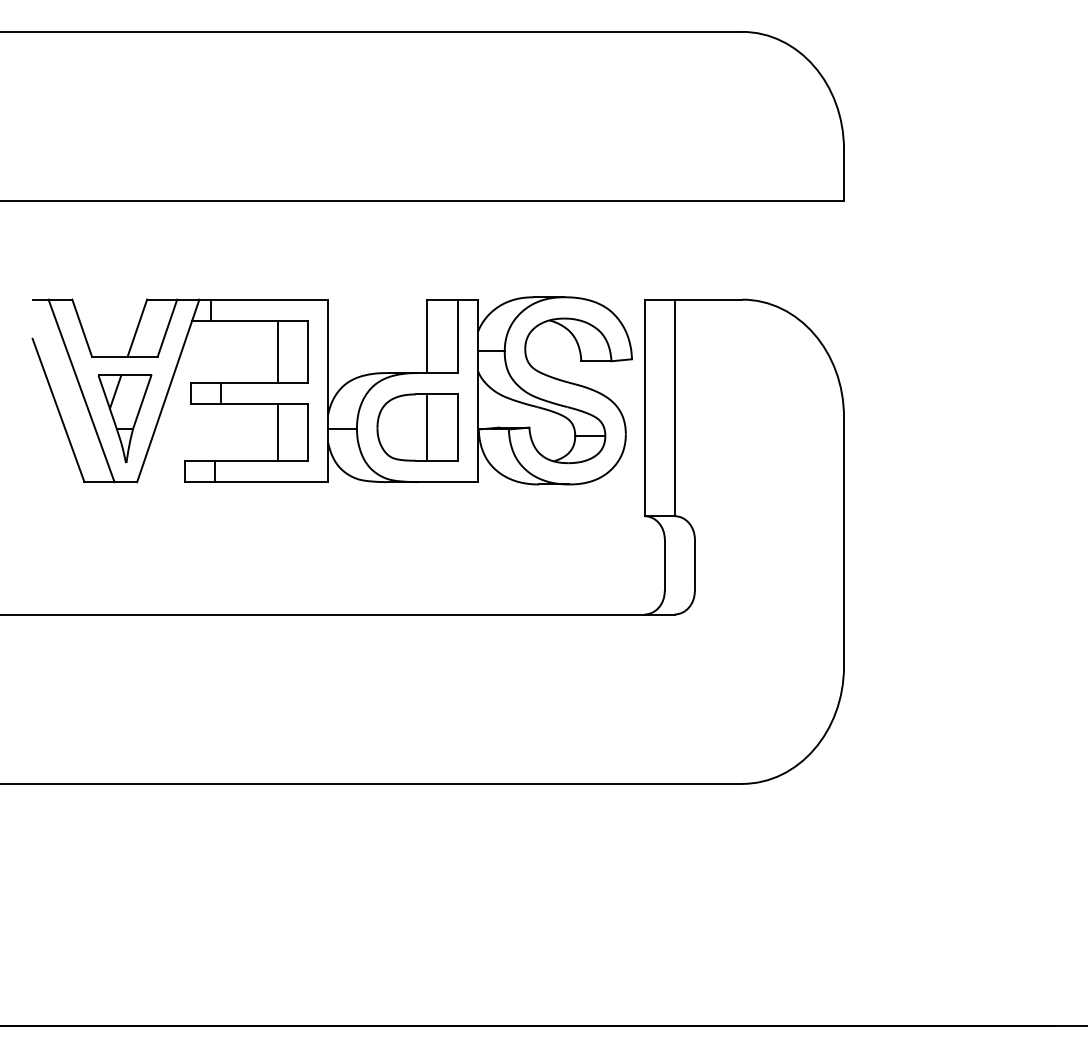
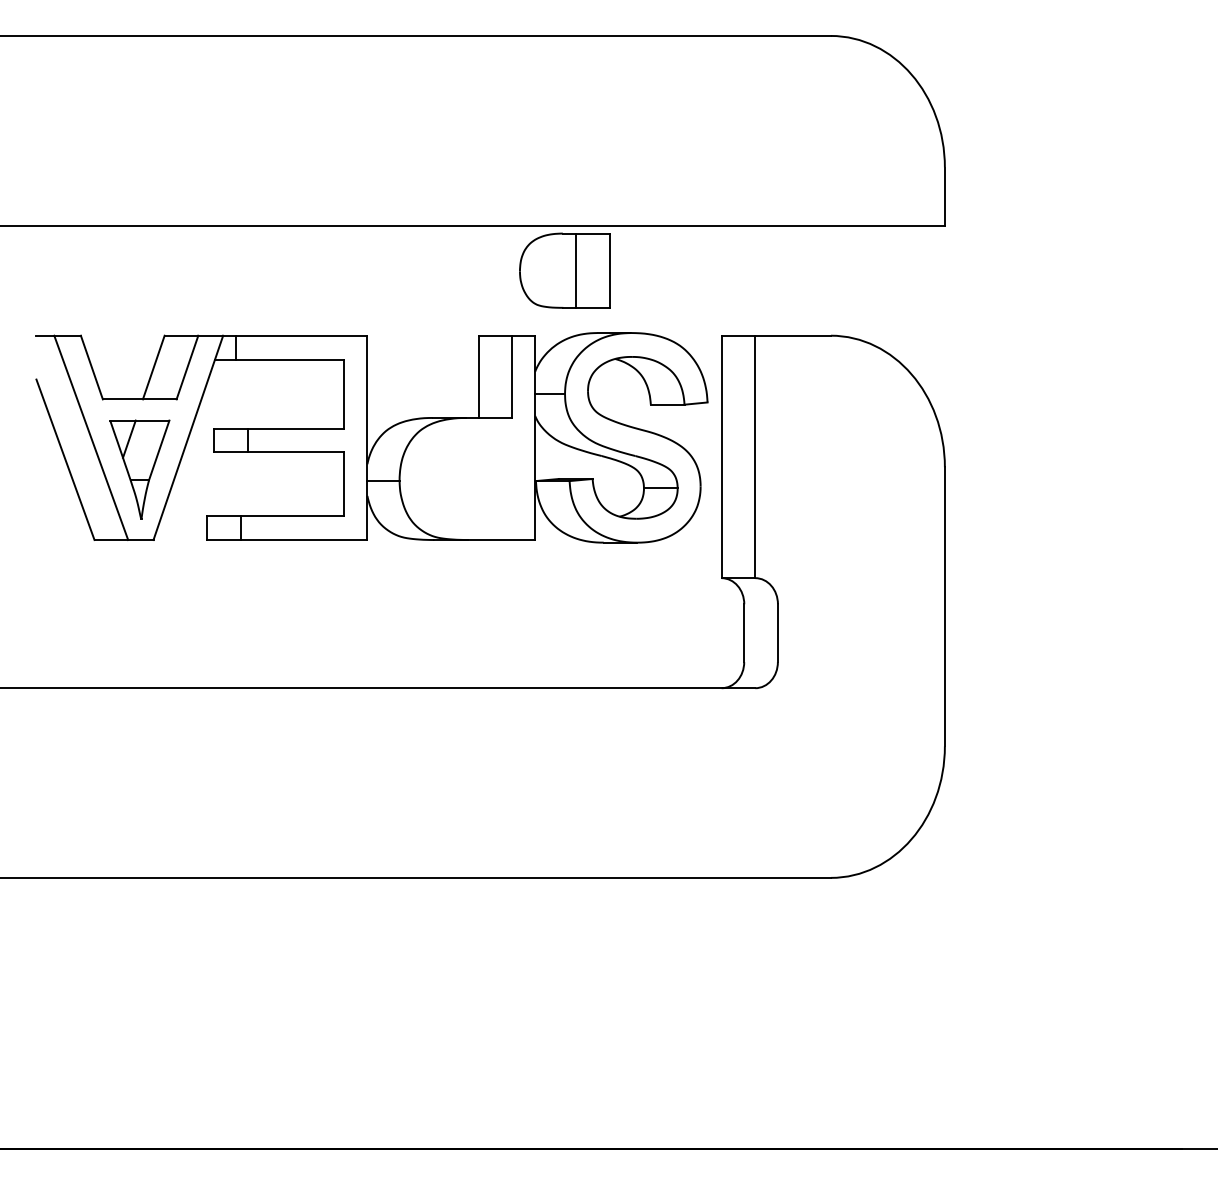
line: (277, 351) -> (310, 393), removed
part: (417, 427) -> (564, 270), moved
line: (277, 431) -> (310, 483), removed

